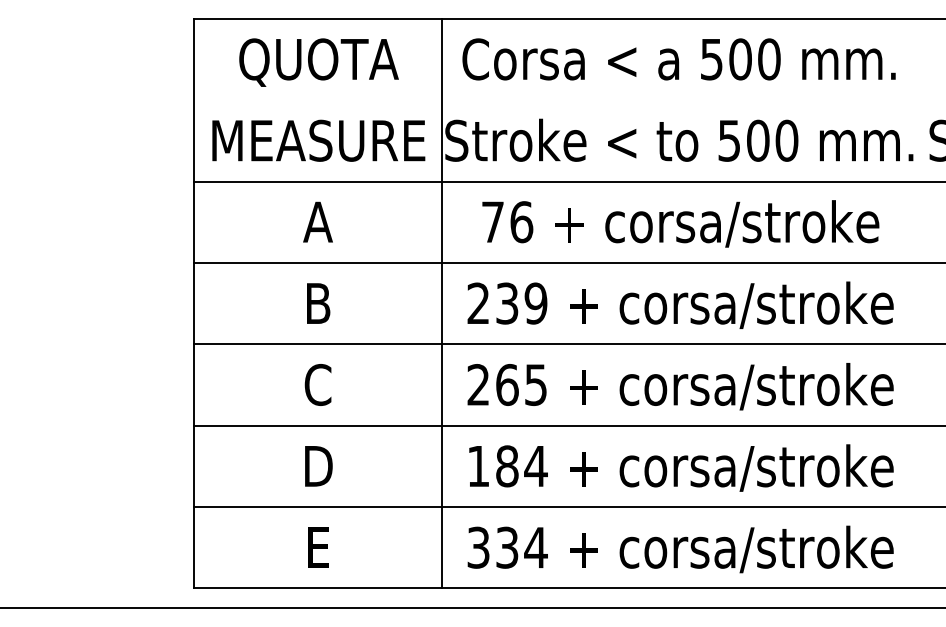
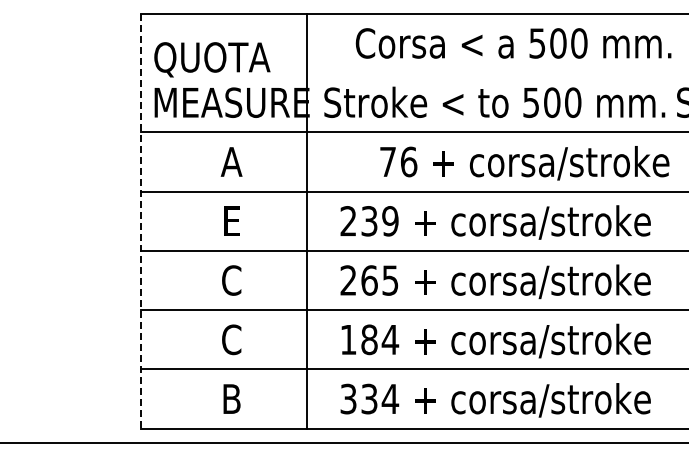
text: (678, 59) -> (513, 43), moved
text: (319, 62) -> (212, 59), moved
text: (680, 224) -> (524, 163), moved
line: (442, 302) -> (307, 220), moved
line: (194, 303) -> (141, 221), solid -> dashed
text: (317, 303) -> (231, 221), B -> E
text: (319, 465) -> (232, 339), D -> C
text: (317, 546) -> (231, 398), E -> B

